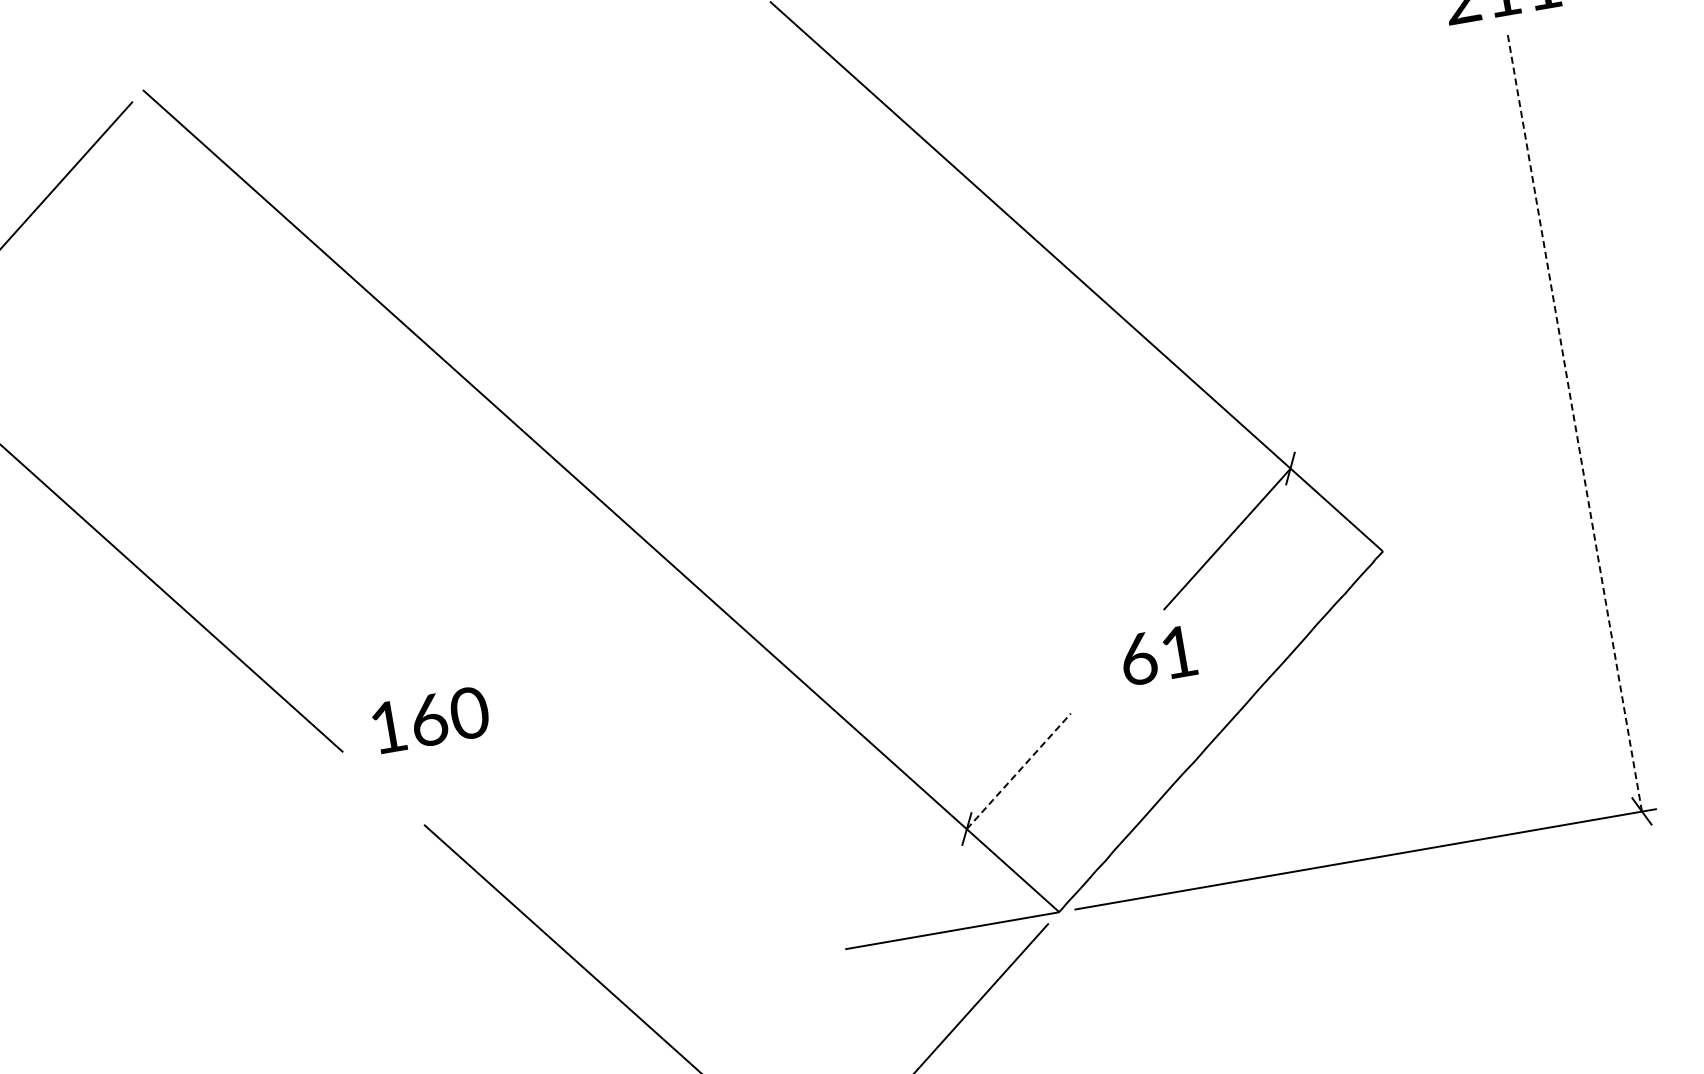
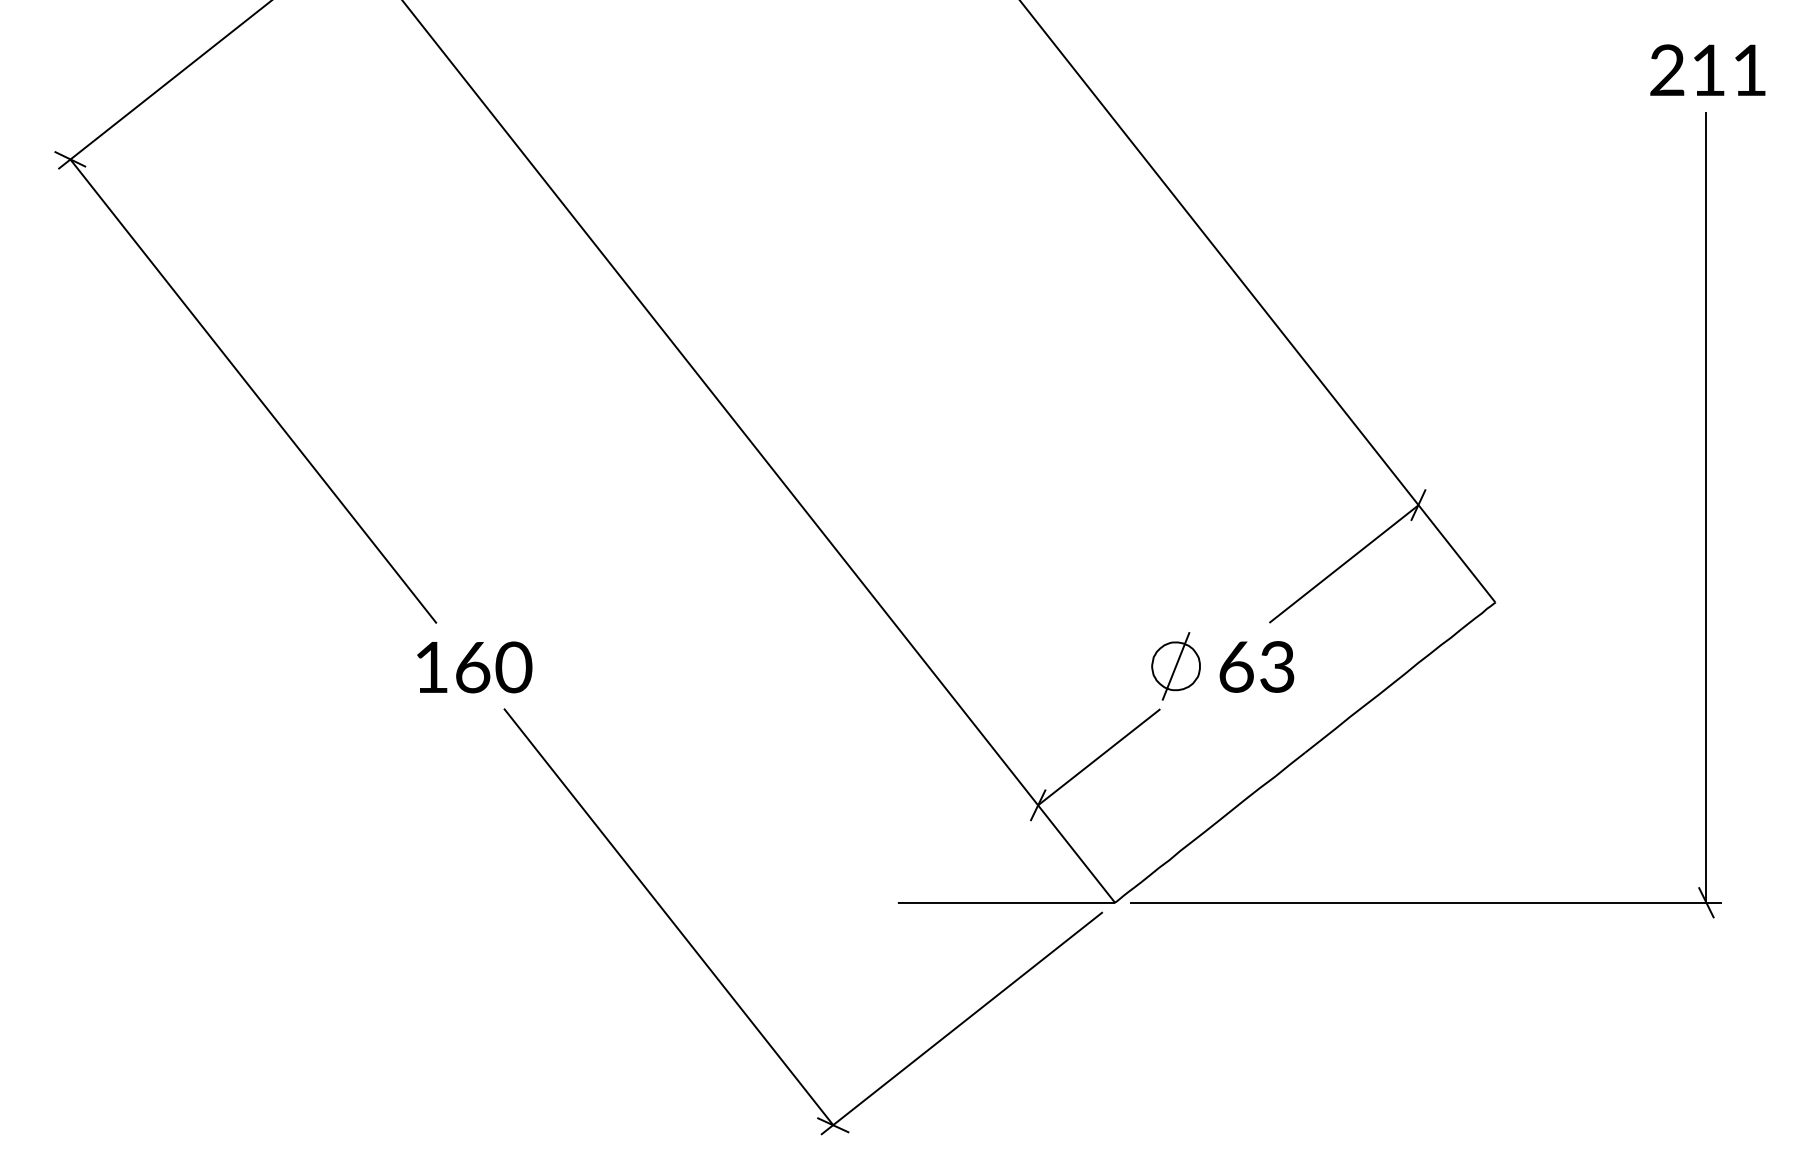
line: (1574, 421) -> (1706, 507), dashed -> solid
text: (1179, 651) -> (1277, 666), 61 -> 63
part: (1078, 668) -> (1175, 666), added
text: (430, 719) -> (474, 667), moved
line: (1019, 771) -> (1099, 757), dashed -> solid

